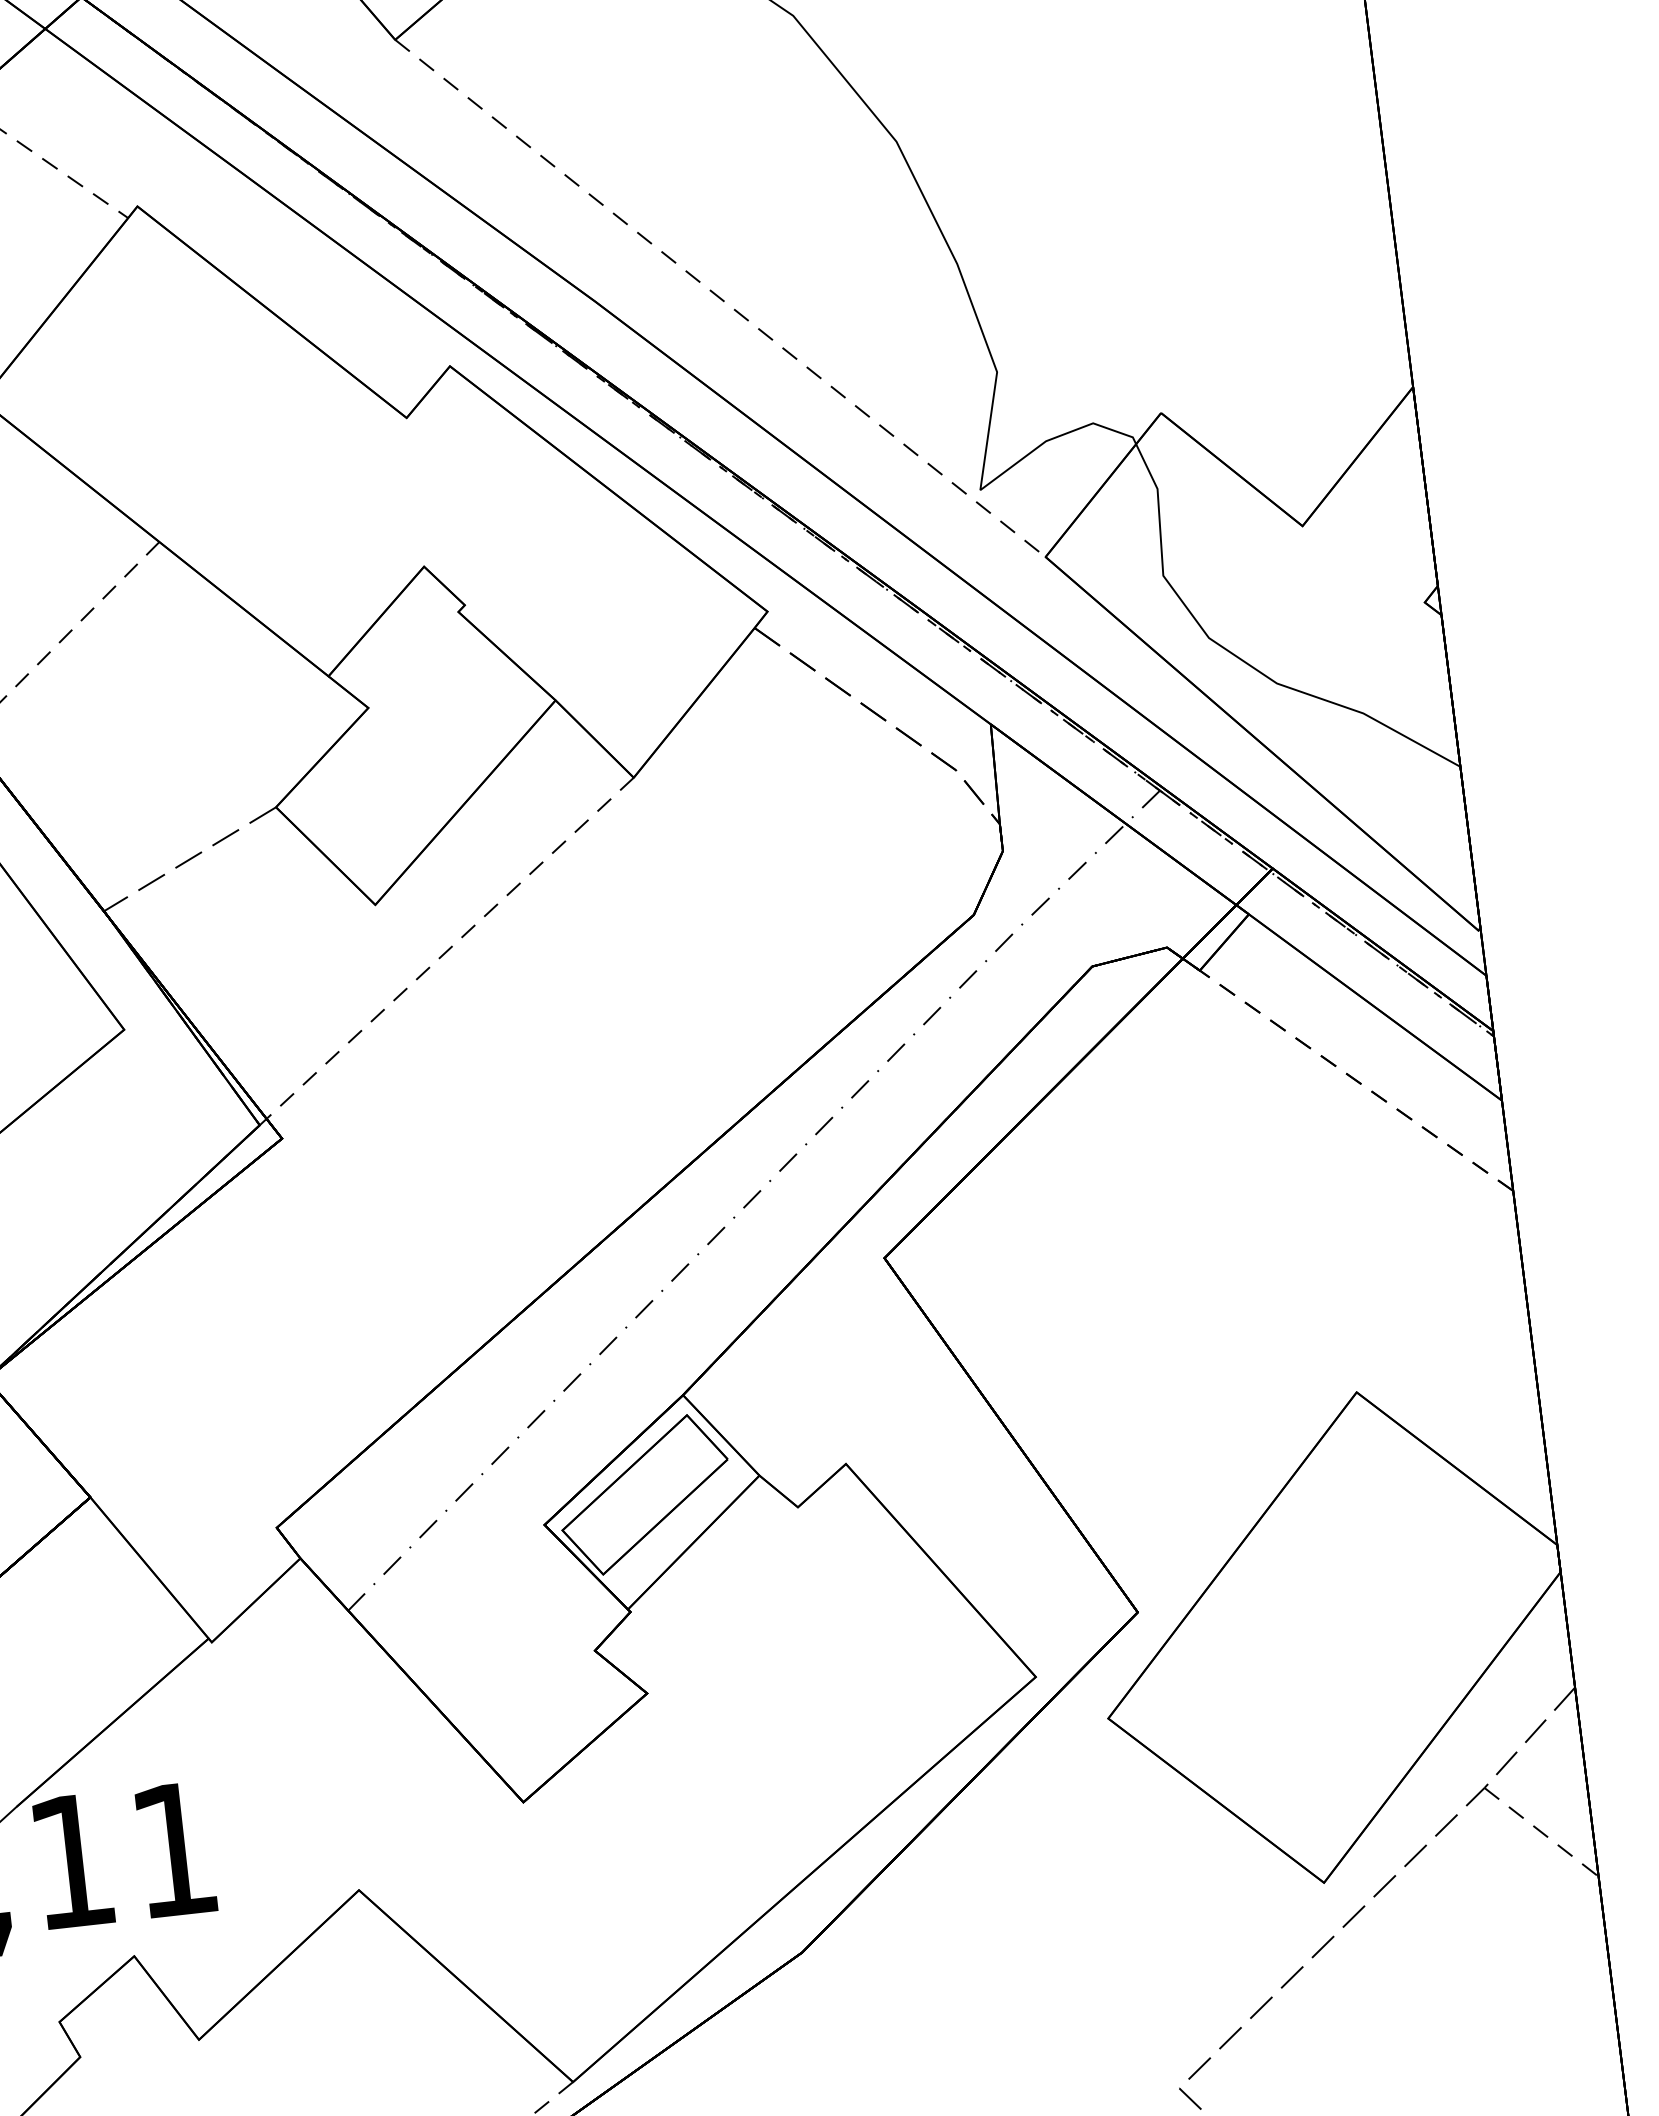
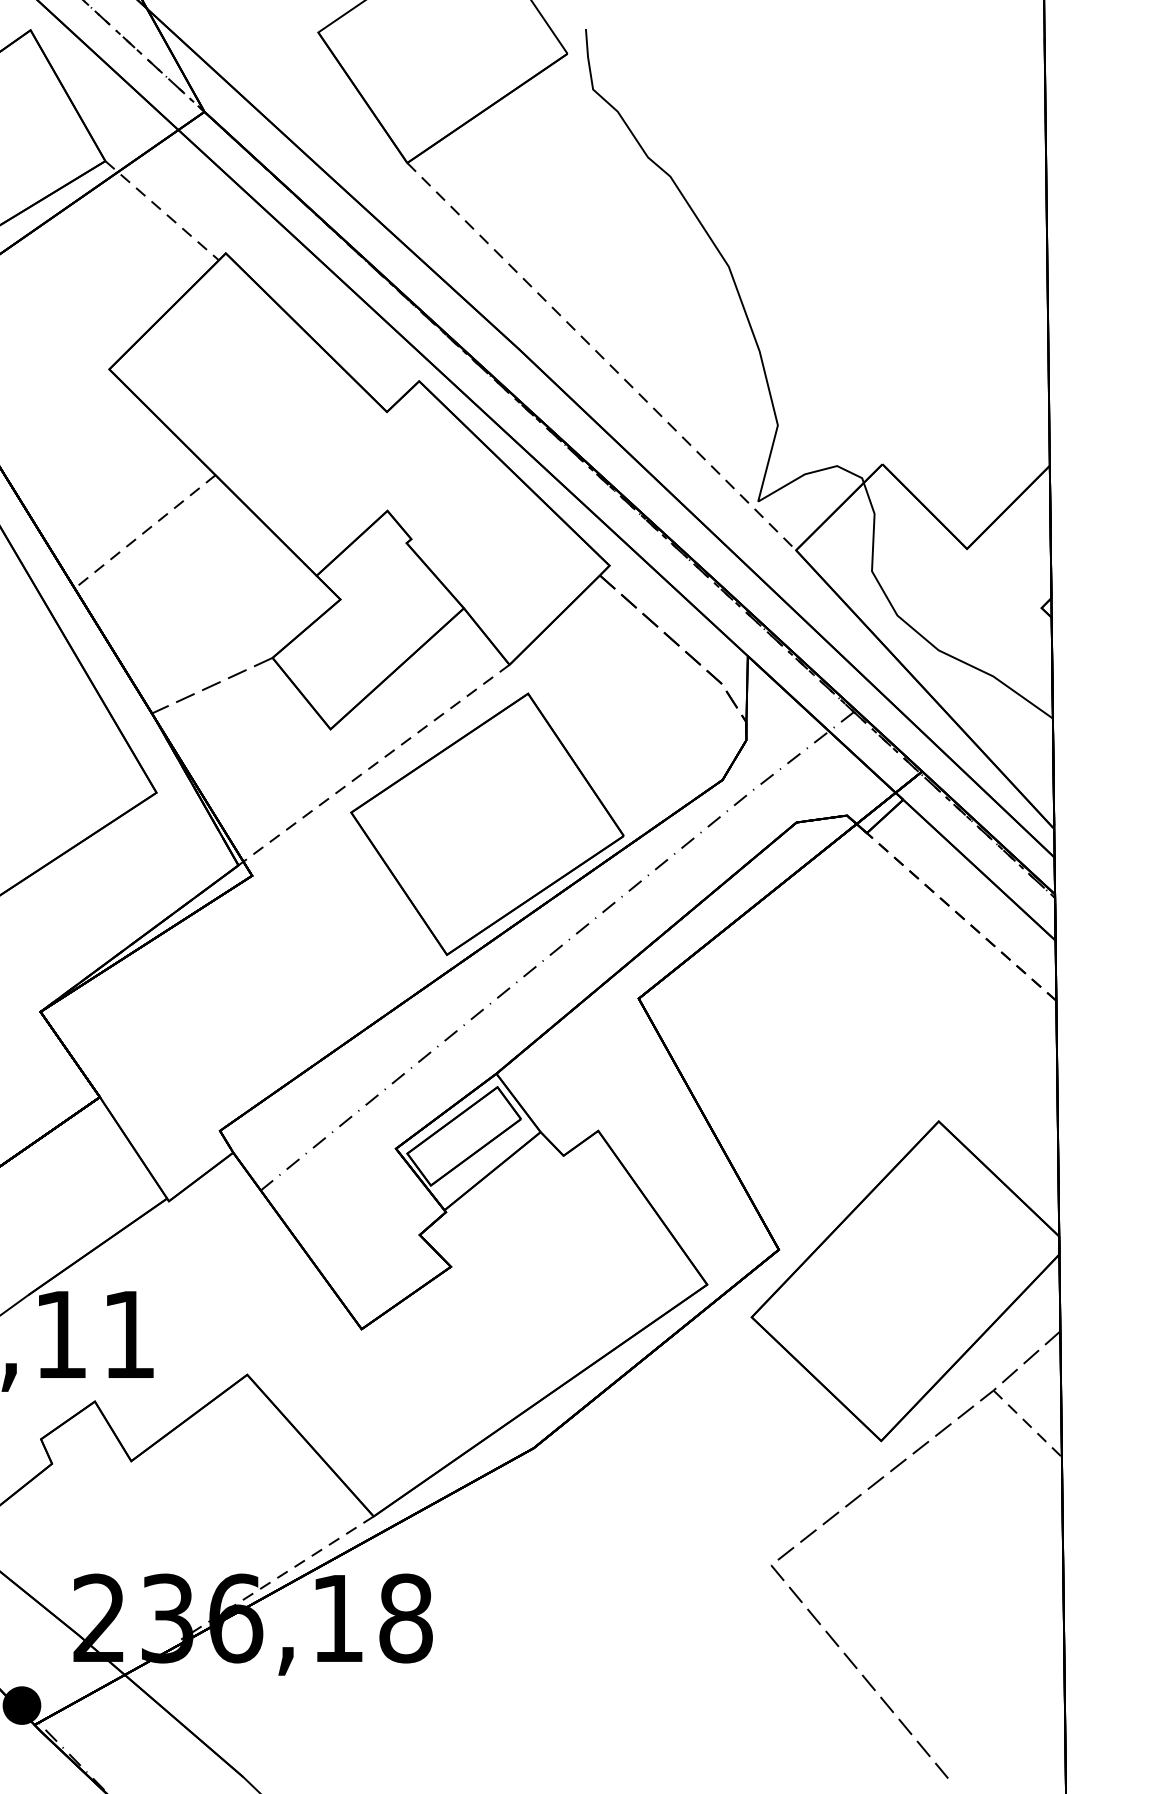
part: (627, 1020) -> (487, 823), added

